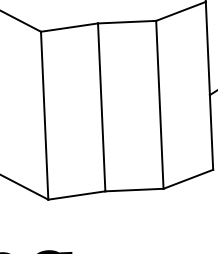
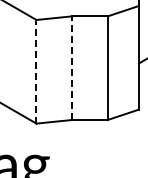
line: (101, 107) -> (71, 68), solid -> dashed
line: (44, 115) -> (36, 71), solid -> dashed

